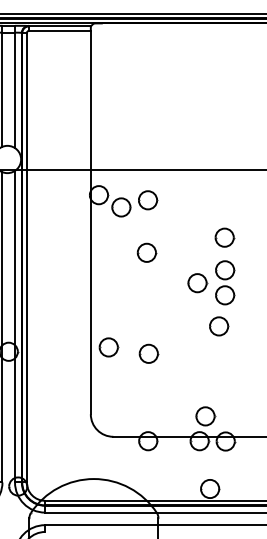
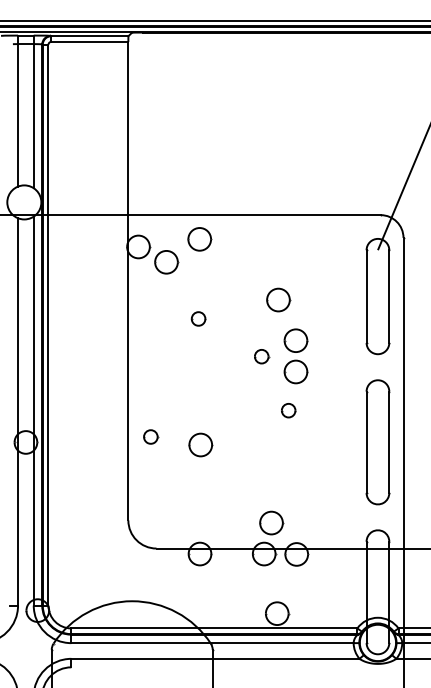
part: (147, 200) -> (199, 239), moved
part: (224, 237) -> (278, 299), moved
part: (147, 252) -> (198, 318), size x0.6
part: (197, 282) -> (261, 356), size x0.6
part: (219, 326) -> (288, 410), size x0.6
part: (108, 347) -> (150, 436), size x0.6

